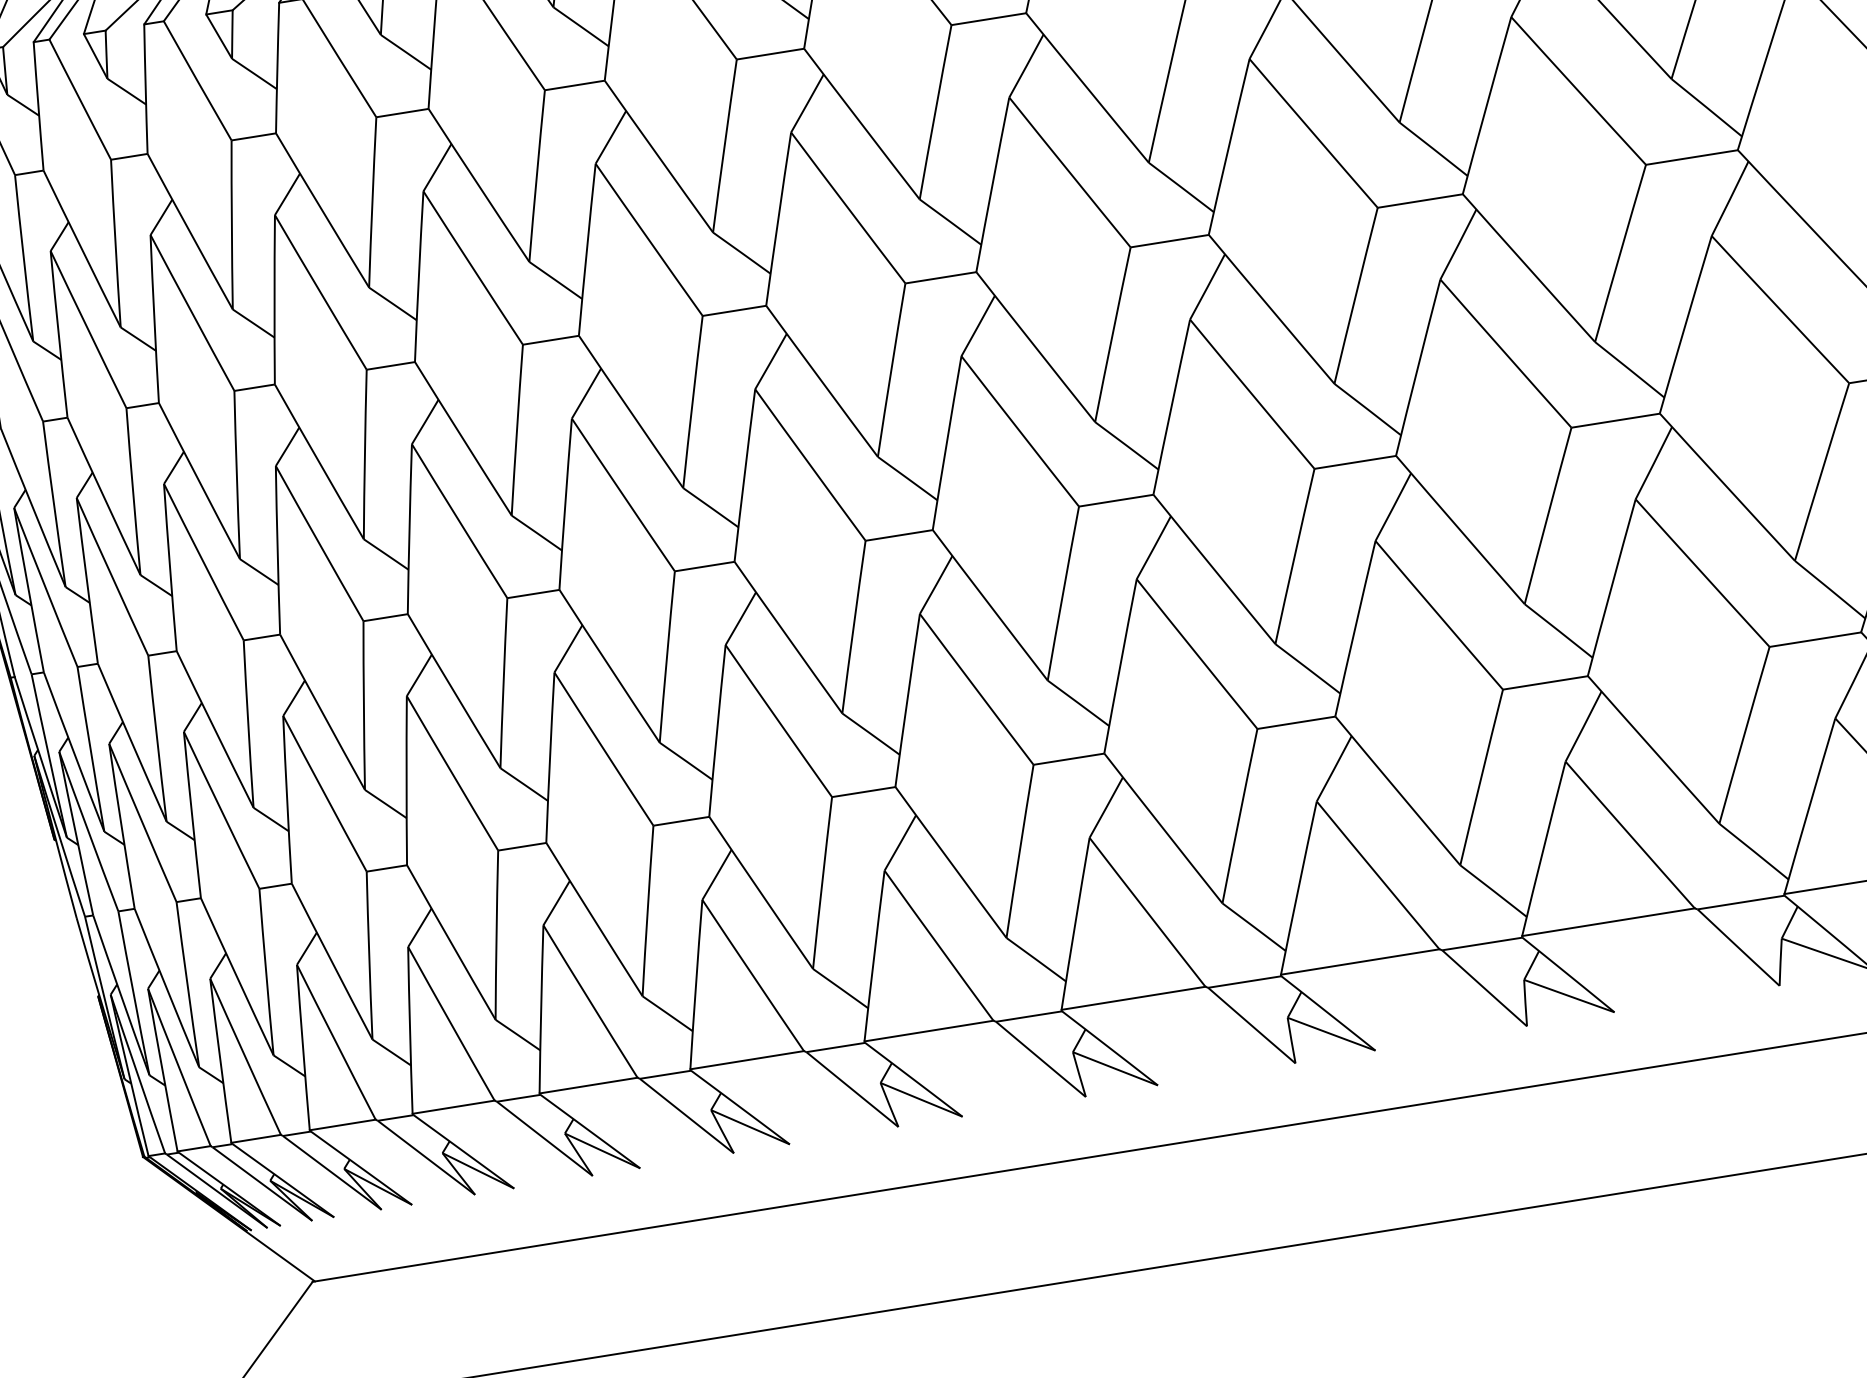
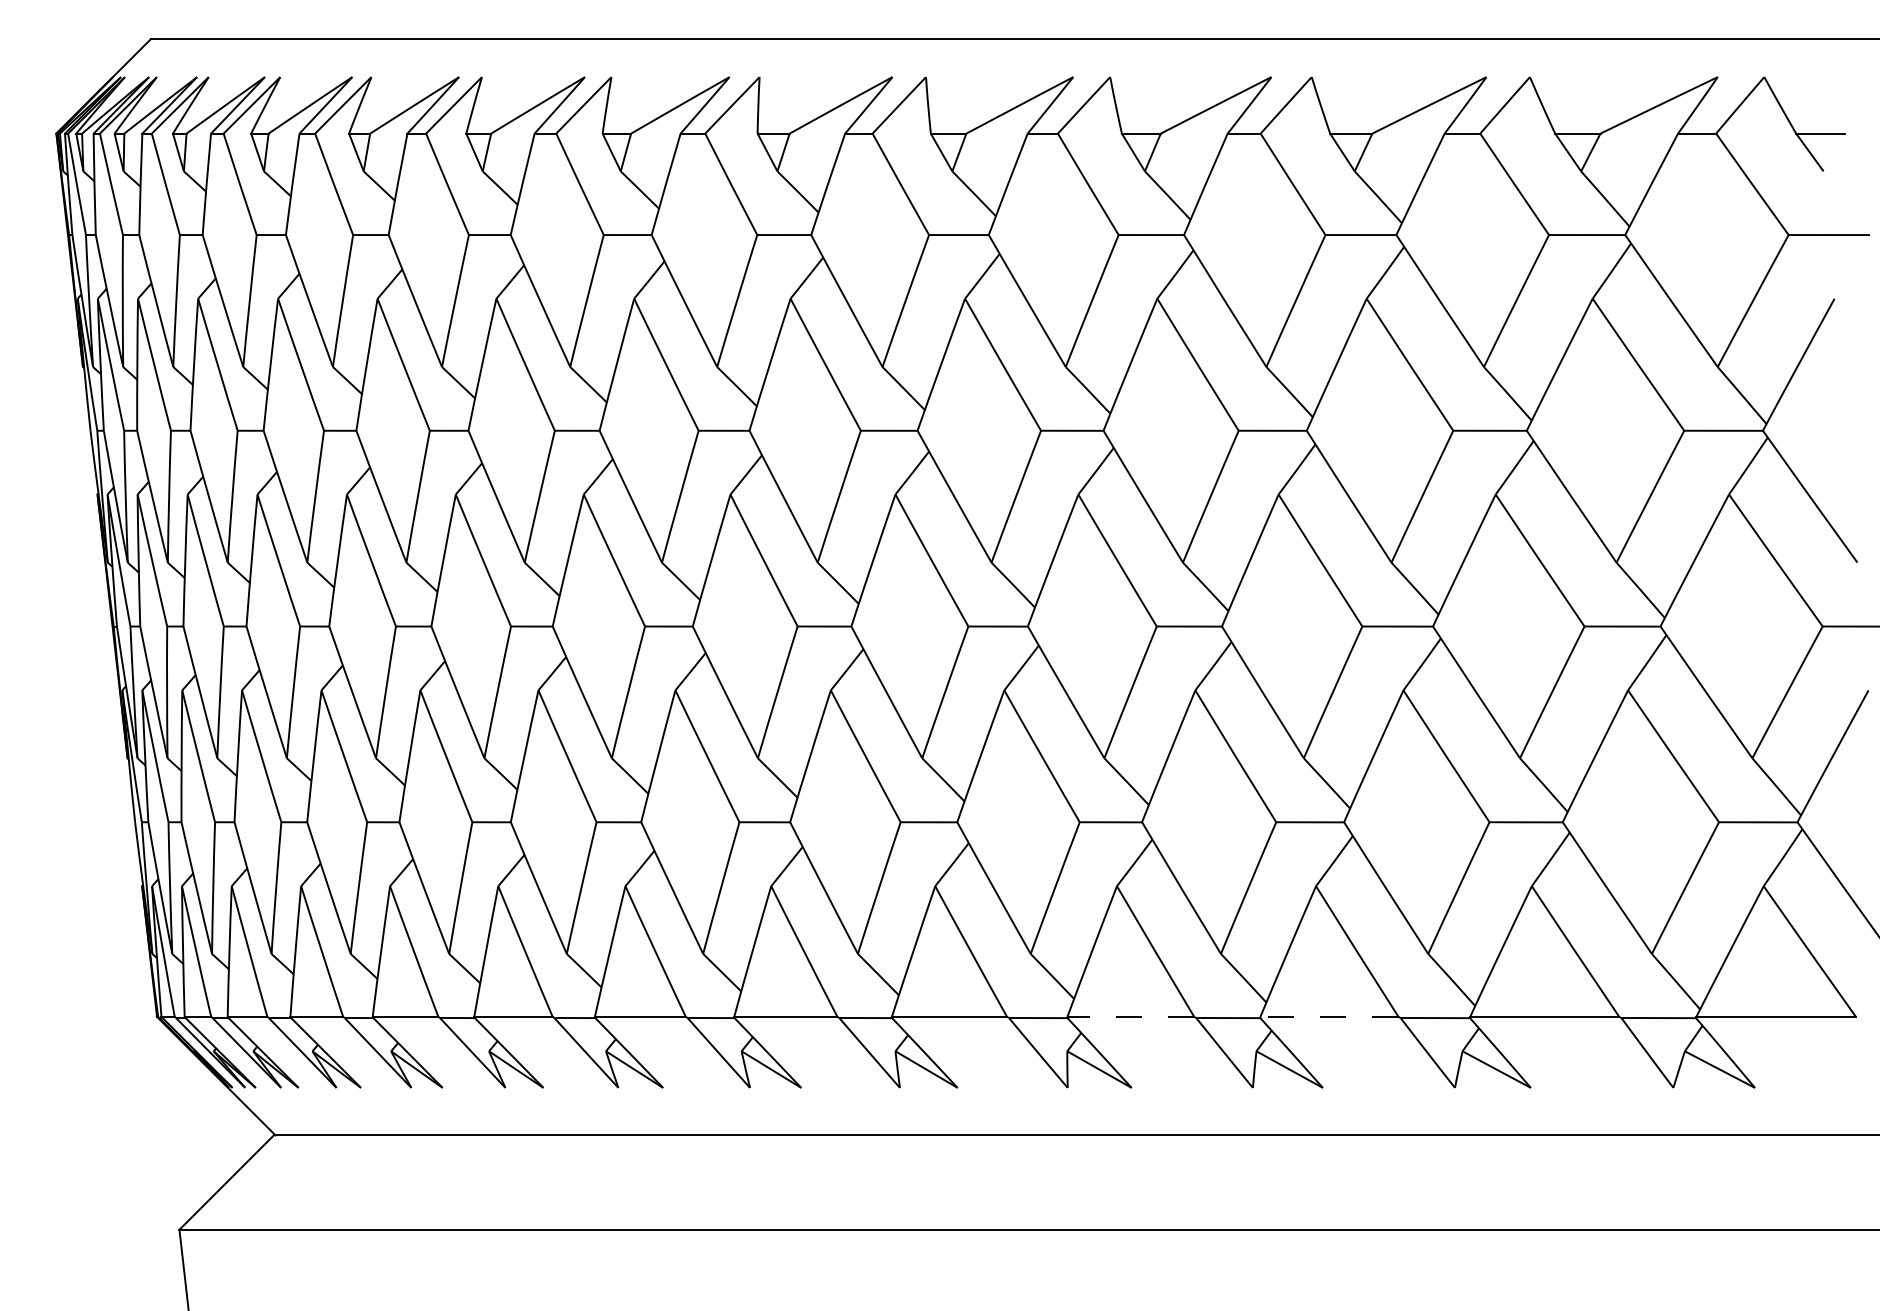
line: (1607, 921) -> (1328, 1016), solid -> dashed
line: (1359, 961) -> (1130, 1016), solid -> dashed

